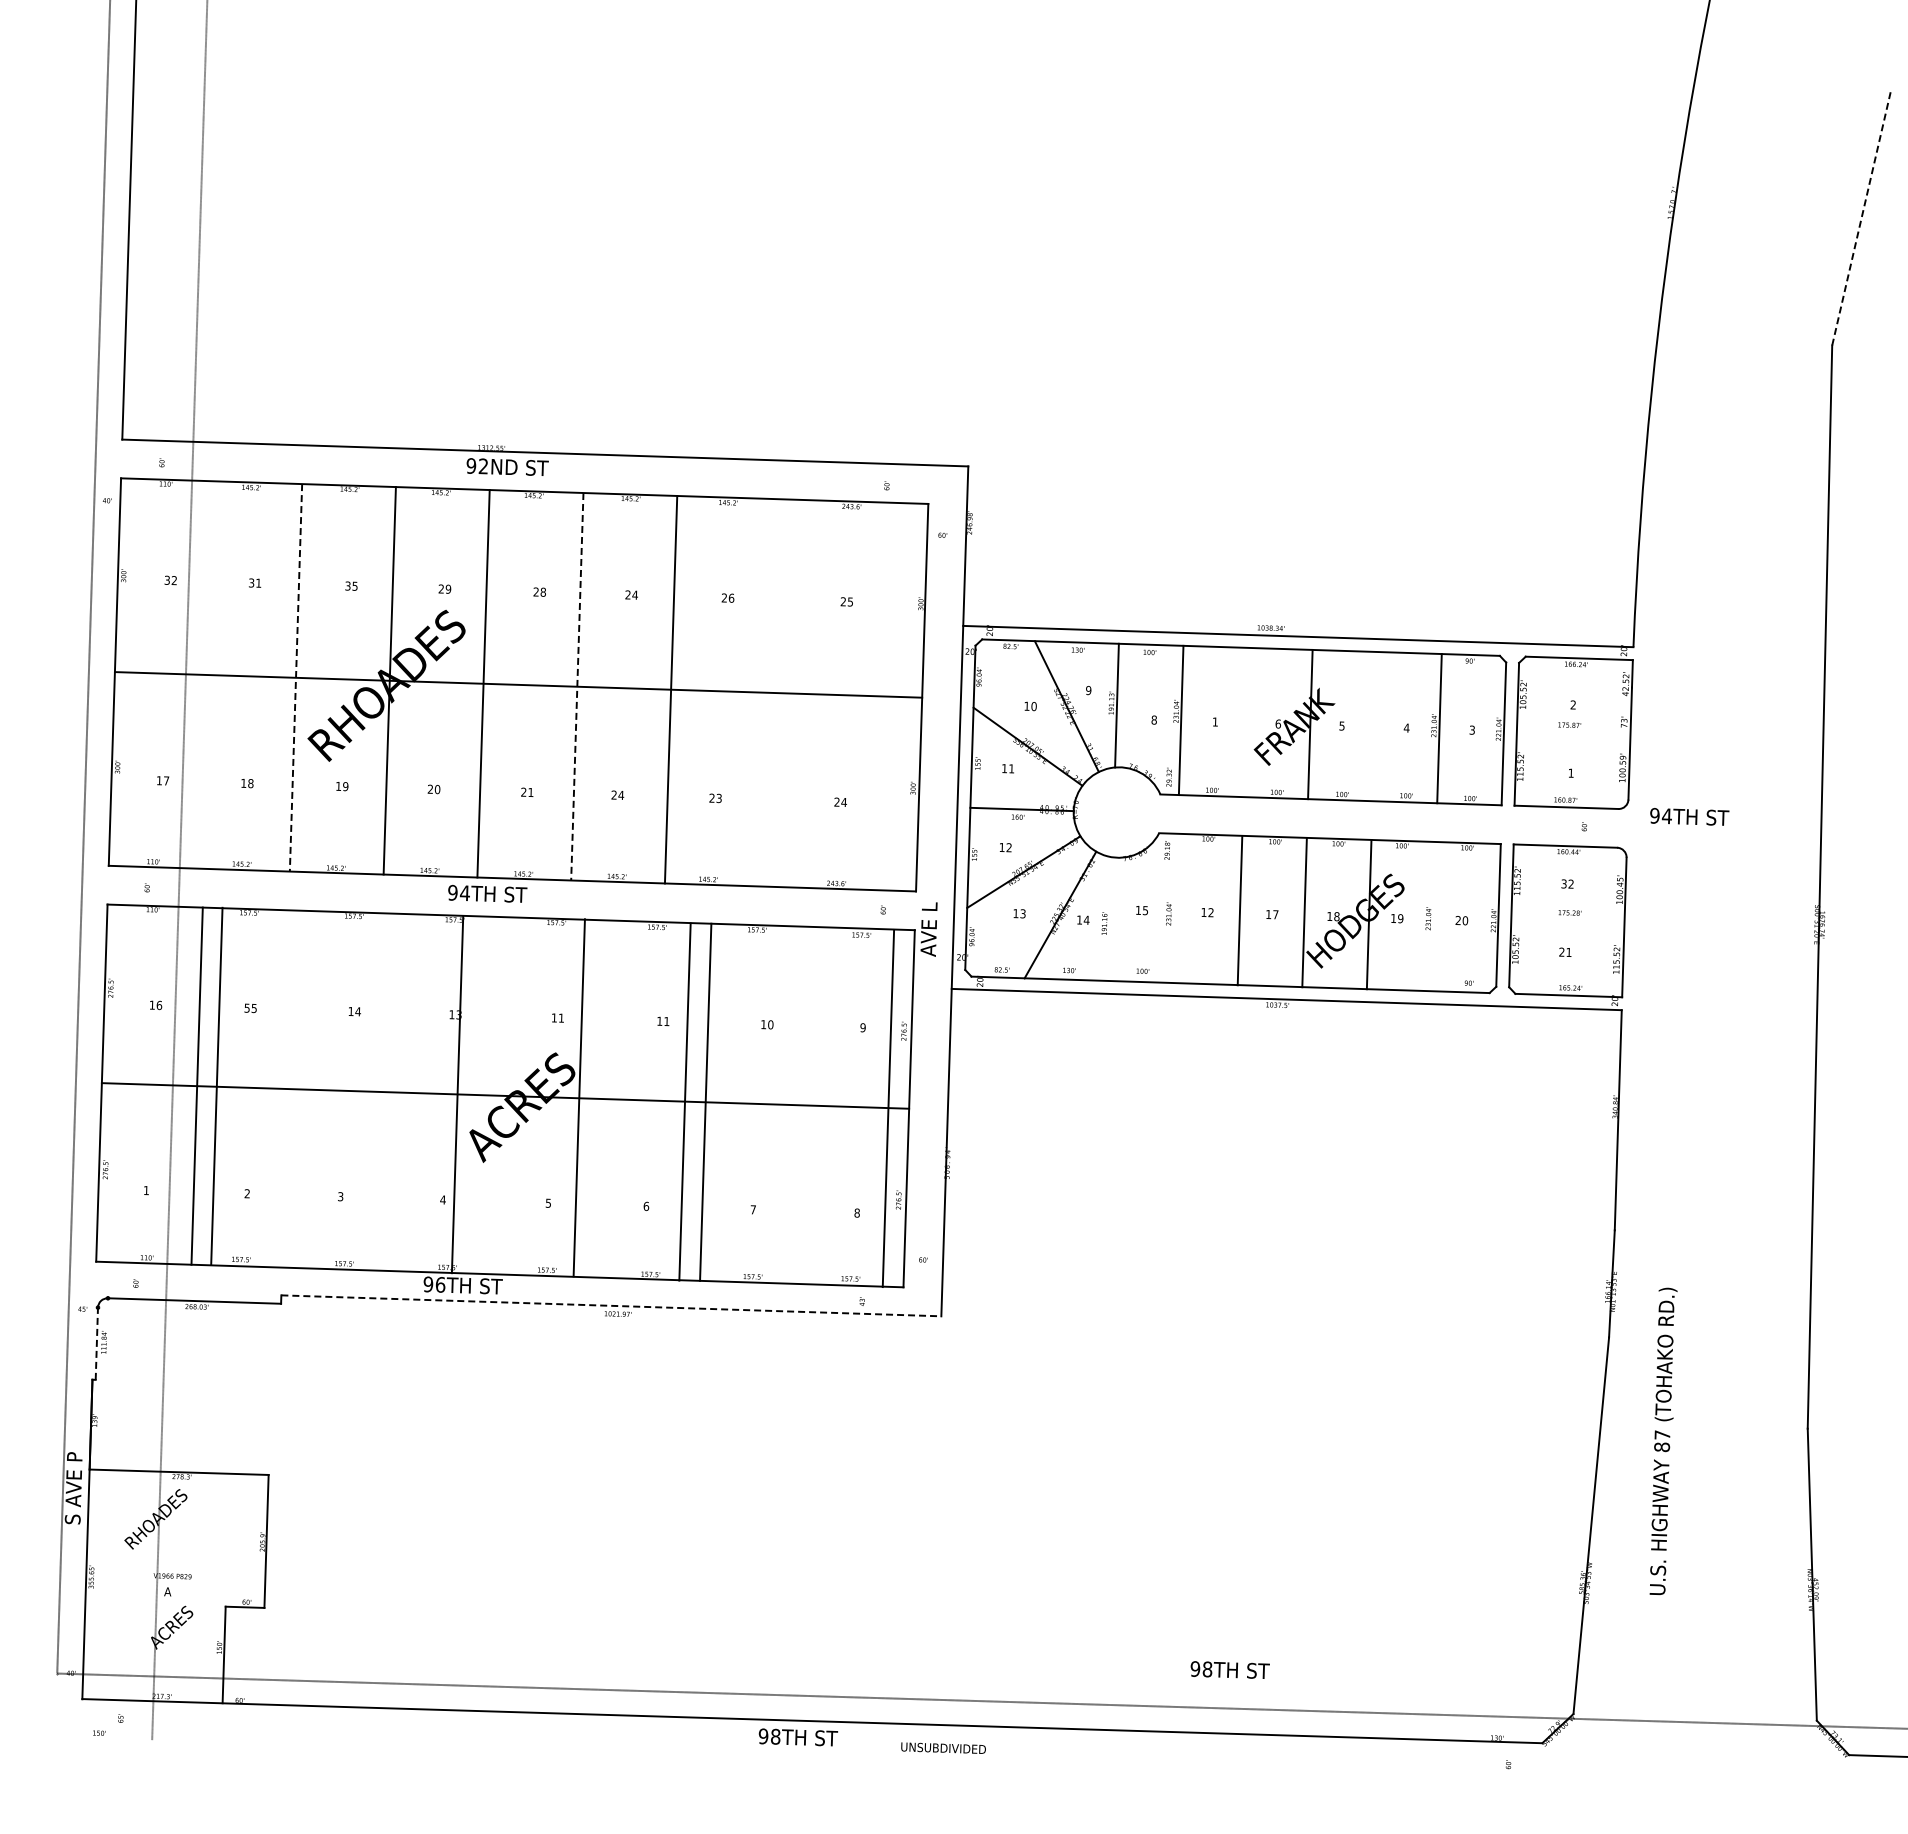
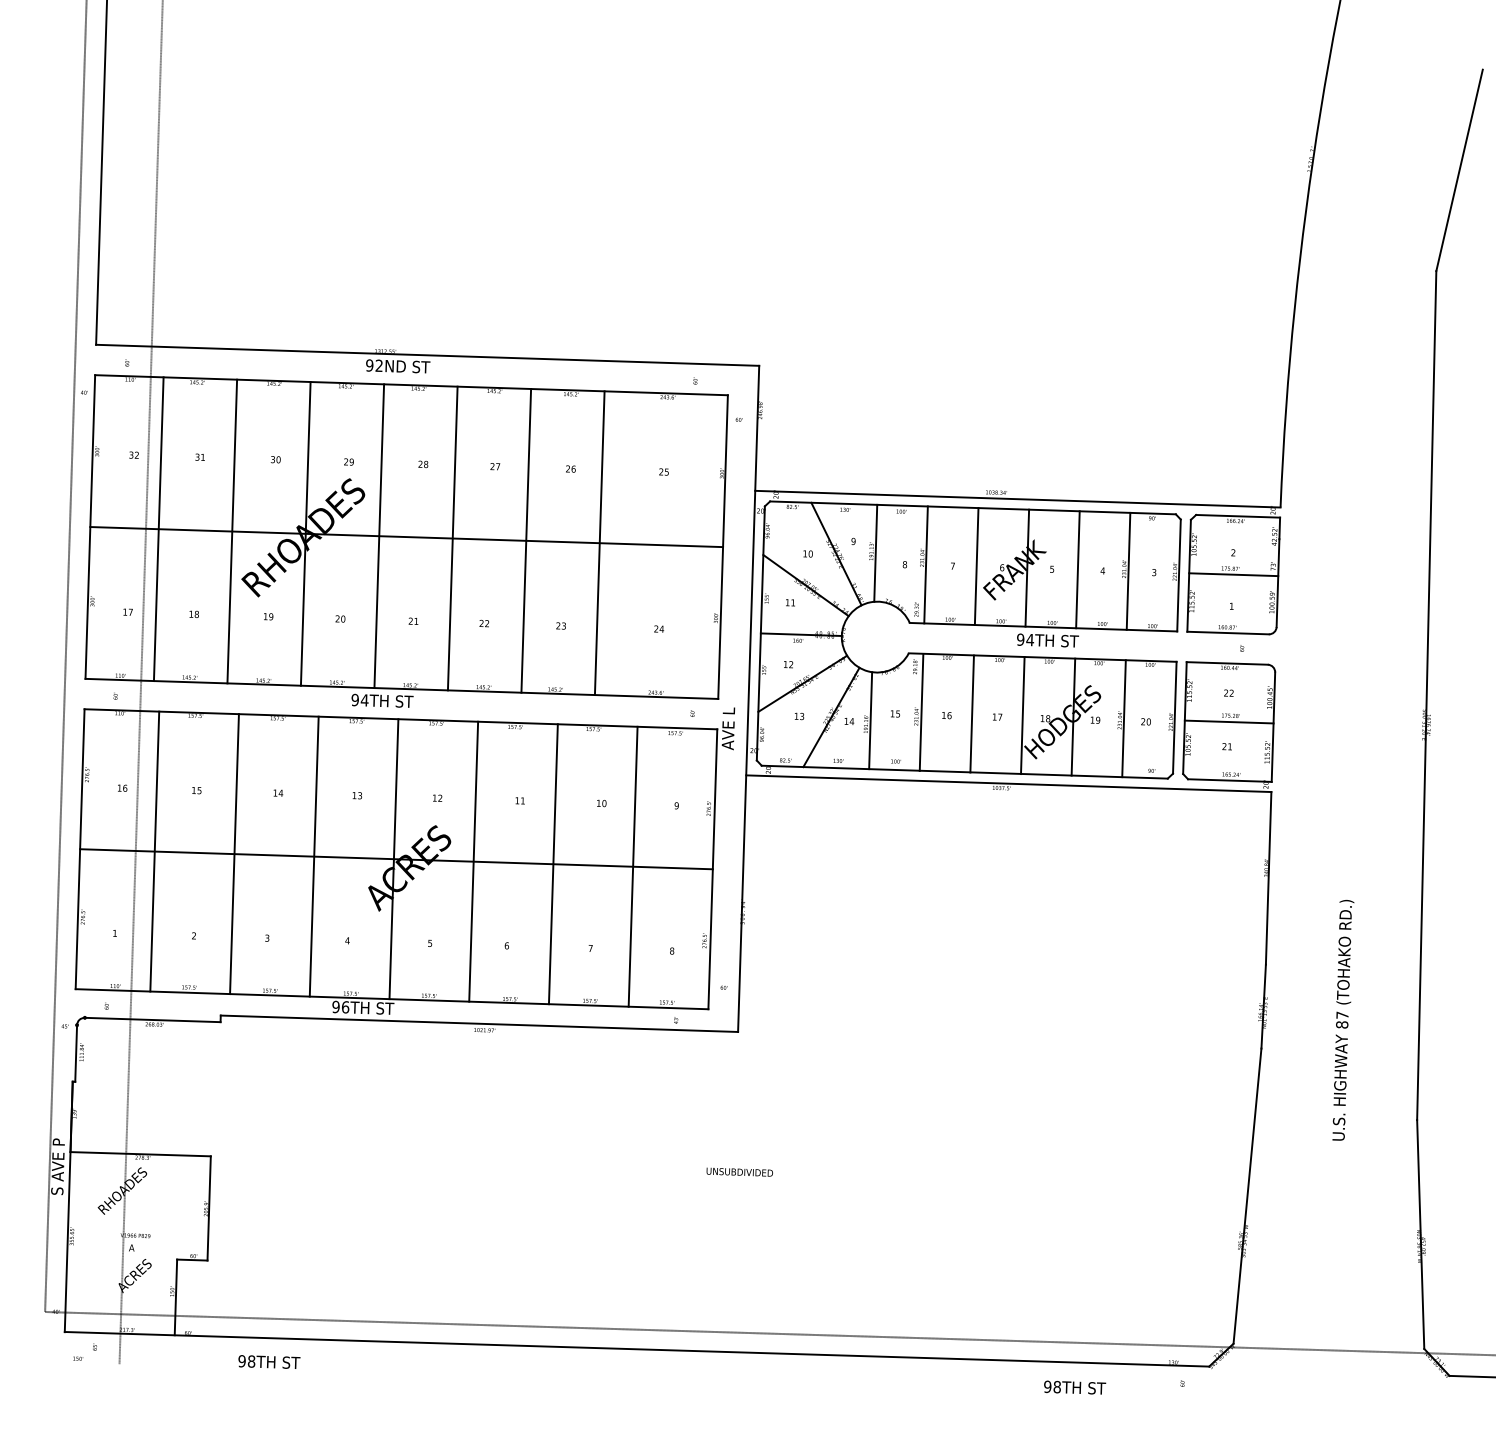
line: (1861, 217) -> (1459, 170), dashed -> solid
text: (354, 585) -> (278, 459), 35 -> 30
text: (634, 594) -> (497, 466), 24 -> 27
line: (202, 674) -> (158, 528), added
line: (296, 677) -> (232, 531), dashed -> solid
line: (577, 686) -> (452, 538), dashed -> solid
line: (764, 692) -> (599, 543), added
text: (1215, 721) -> (952, 565), 1 -> 7
line: (1245, 722) -> (976, 566), added
line: (1374, 726) -> (1077, 569), added
line: (1573, 732) -> (1233, 574), added
text: (621, 794) -> (487, 622), 24 -> 22
text: (1689, 816) -> (1047, 640), moved
text: (1563, 884) -> (1225, 693), 32 -> 22
line: (1175, 908) -> (921, 712), added
text: (1210, 912) -> (949, 715), 12 -> 16
line: (1433, 916) -> (1123, 718), added
line: (1110, 918) -> (870, 720), added
line: (1567, 920) -> (1228, 721), added
text: (246, 1007) -> (193, 789), 55 -> 15
text: (560, 1017) -> (439, 797), 11 -> 12
line: (216, 1085) -> (234, 853), moved
line: (457, 1094) -> (314, 856), moved
line: (578, 1097) -> (393, 858), moved
line: (684, 1101) -> (473, 861), moved
line: (888, 1108) -> (633, 866), moved
line: (611, 1305) -> (479, 1023), dashed -> solid
line: (96, 1343) -> (75, 1053), dashed -> solid
text: (1663, 1440) -> (1343, 1019), moved
text: (1229, 1669) -> (1074, 1387), moved
text: (798, 1737) -> (269, 1362), moved
text: (943, 1747) -> (739, 1171), moved

